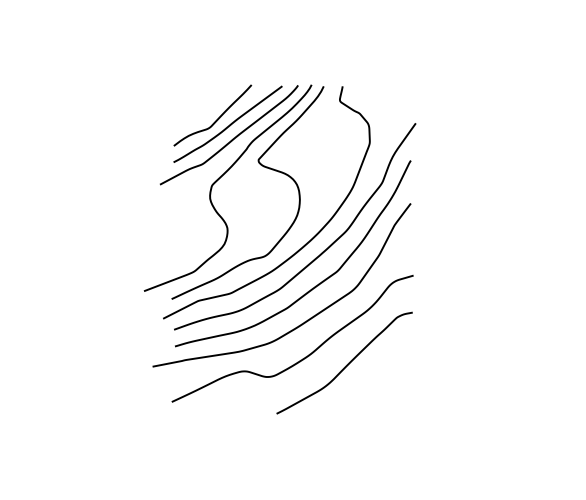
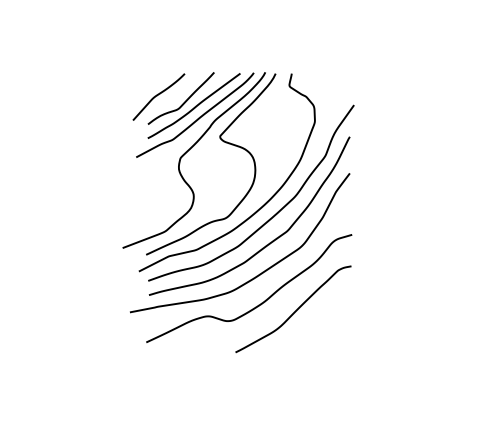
curve: (186, 112) -> (158, 95), added

